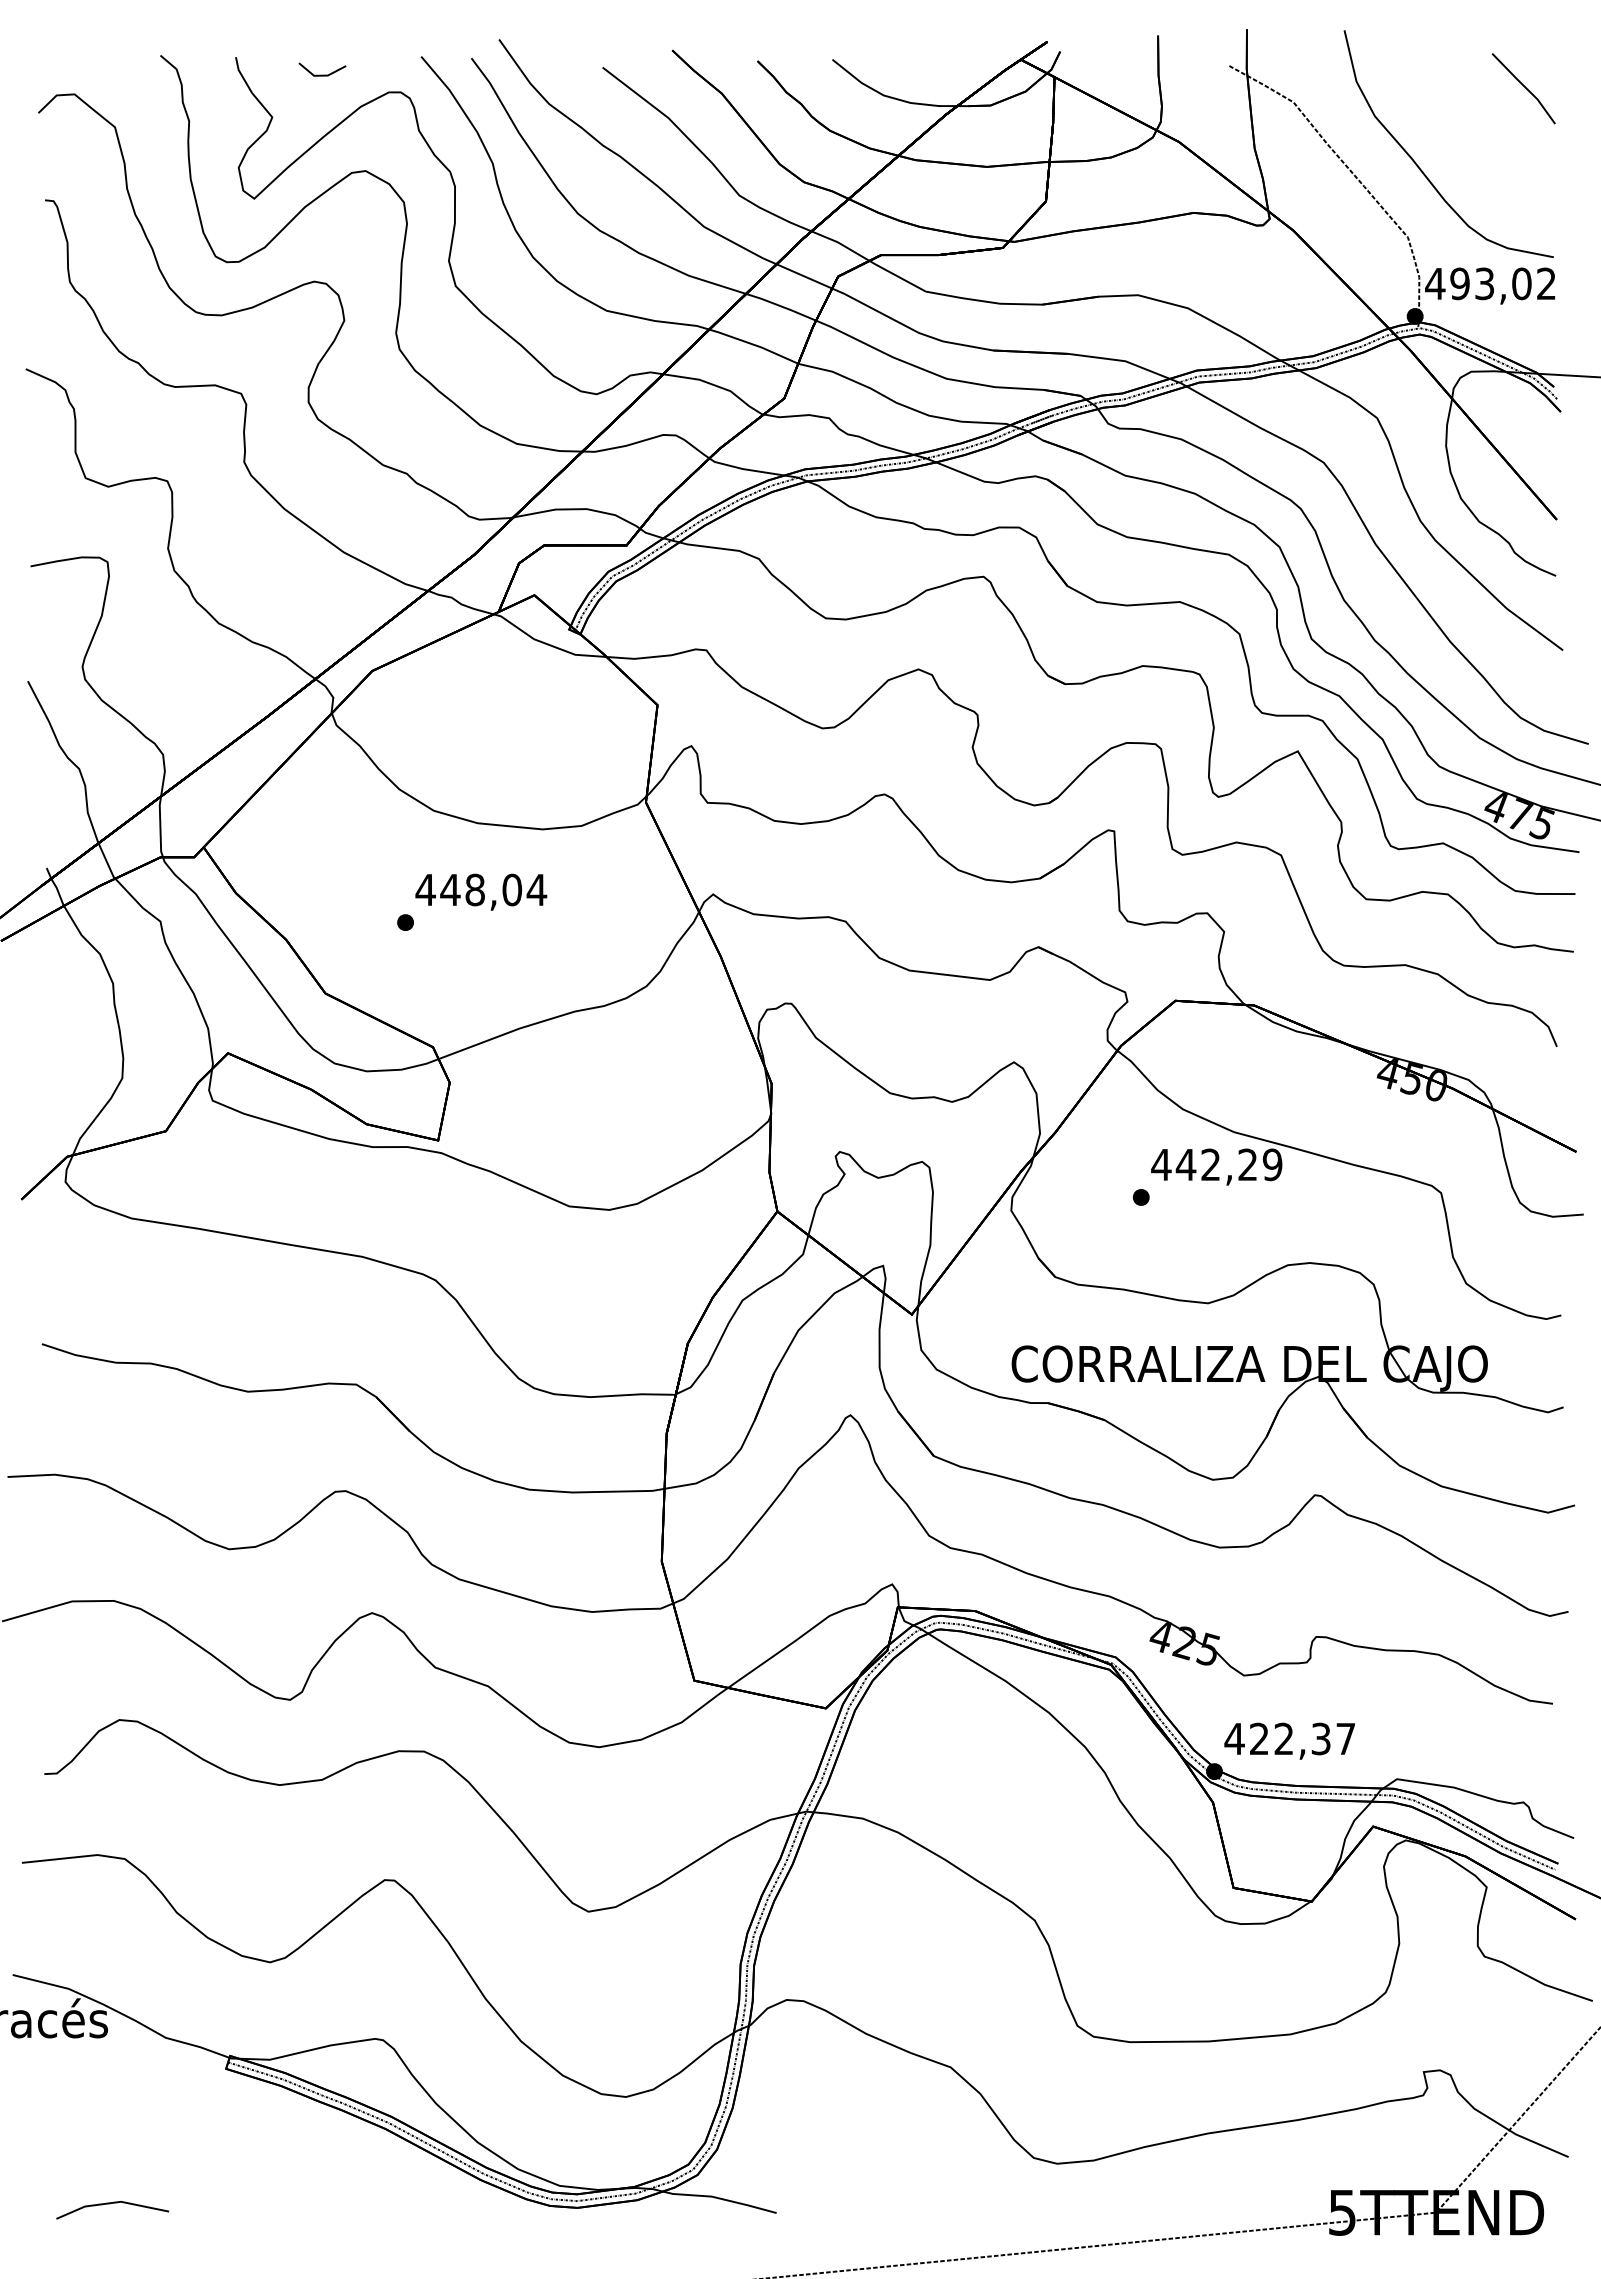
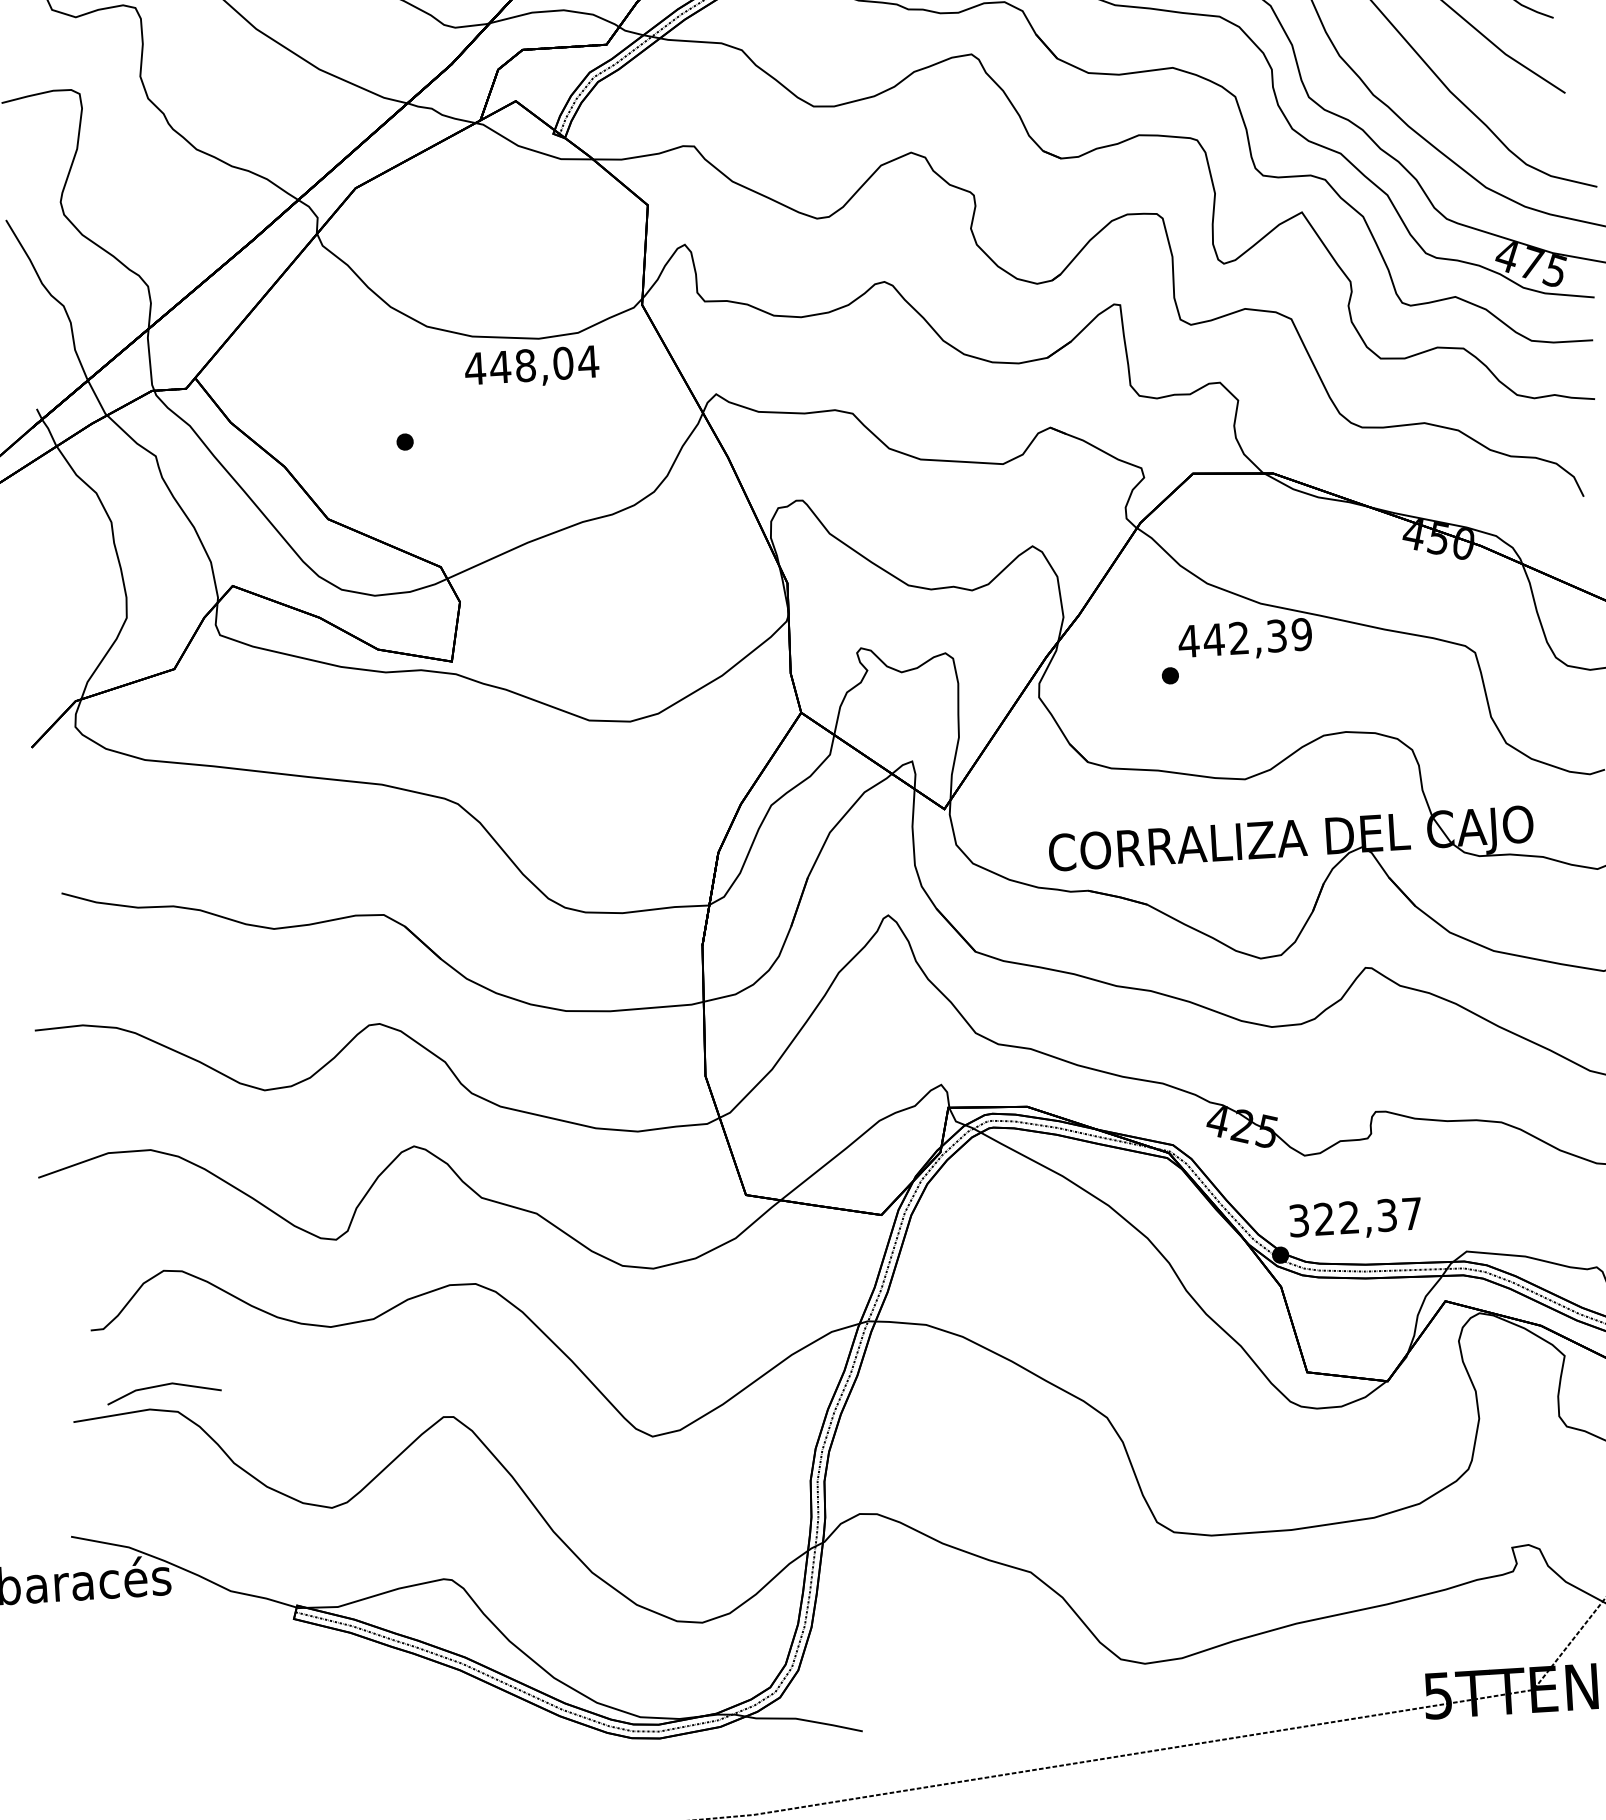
text: (481, 891) -> (532, 366), moved
text: (1247, 1164) -> (1276, 635), 442,29 -> 442,39
text: (1234, 1738) -> (1298, 1220), 422,37 -> 322,37
part: (110, 2204) -> (161, 1386), moved

